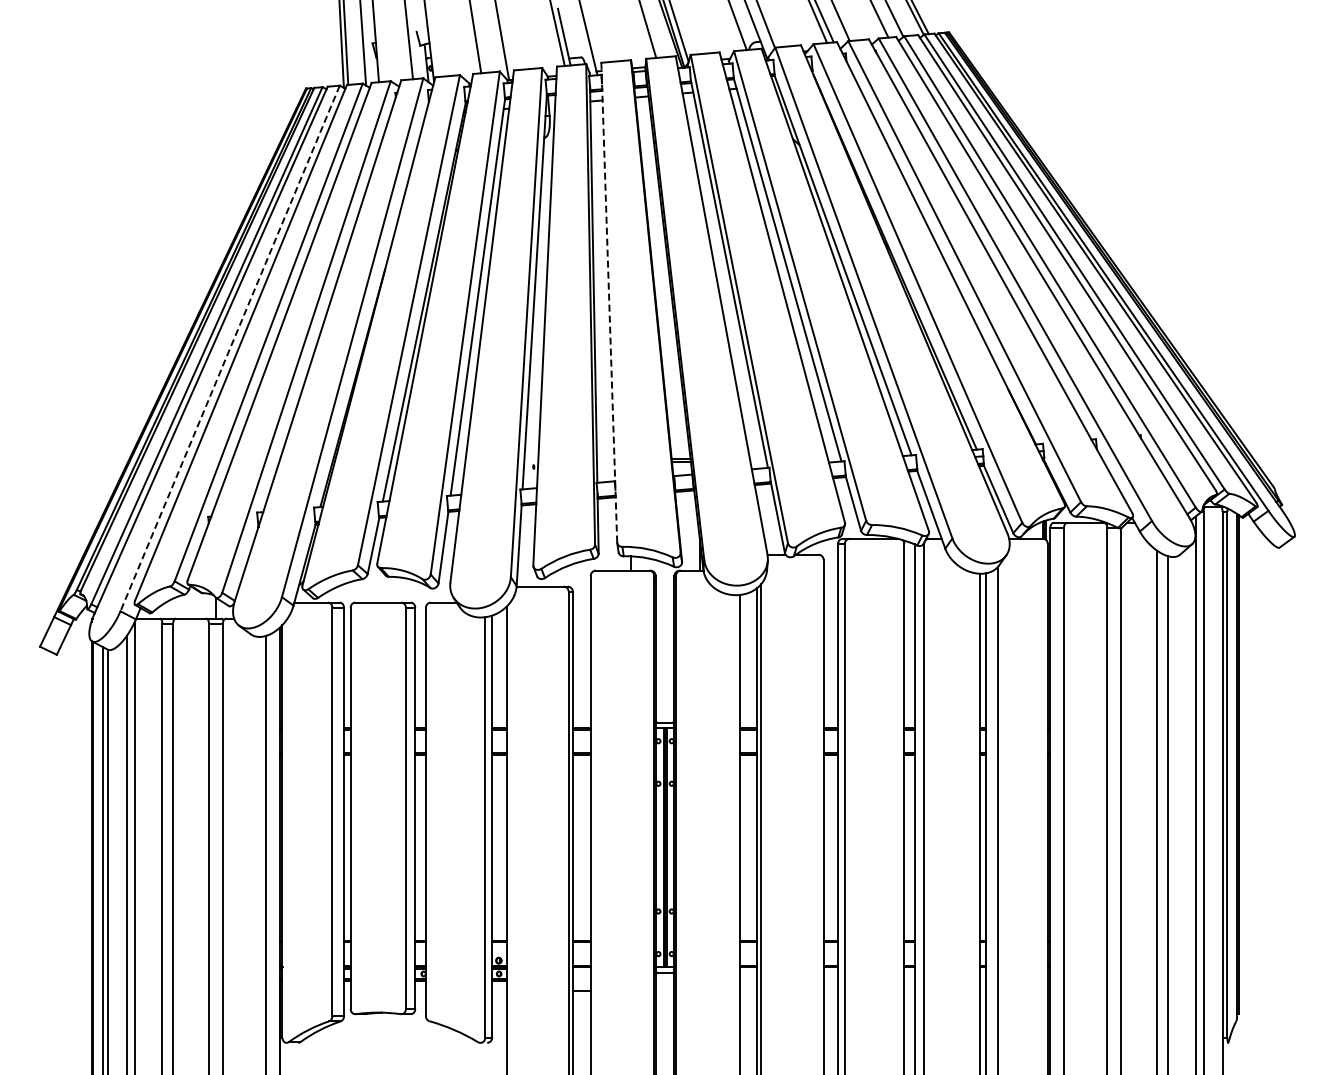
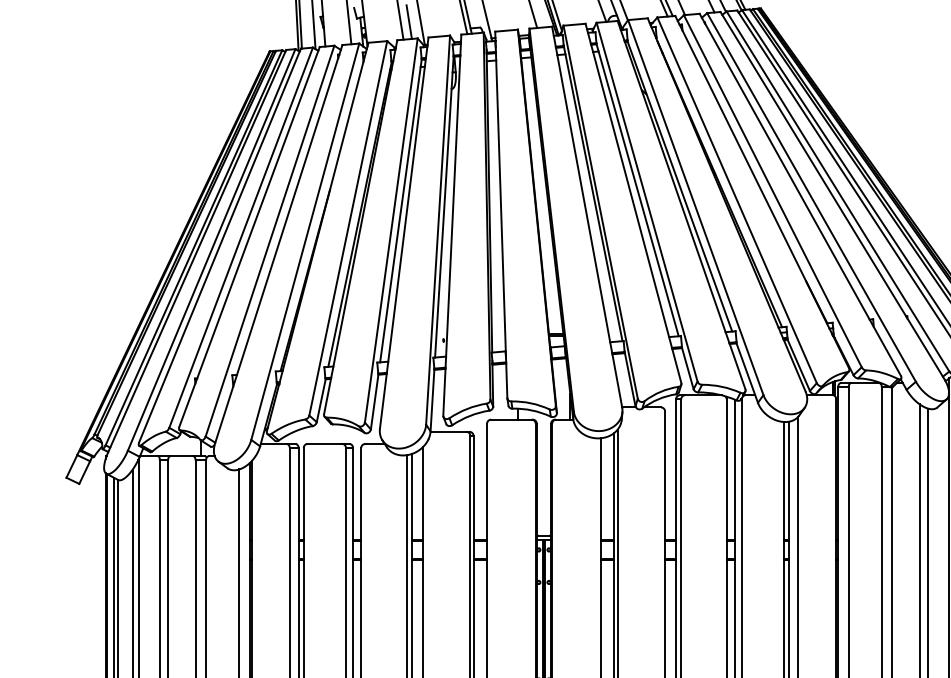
line: (488, 50) -> (409, 22), added
line: (609, 303) -> (501, 215), dashed -> solid
line: (230, 348) -> (211, 249), dashed -> solid

